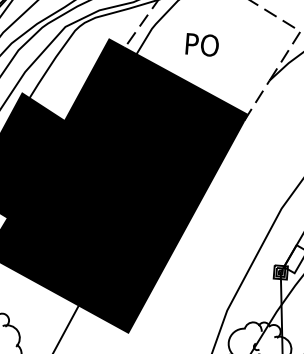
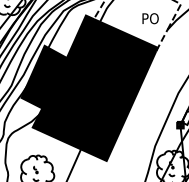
text: (202, 44) -> (150, 18), moved

